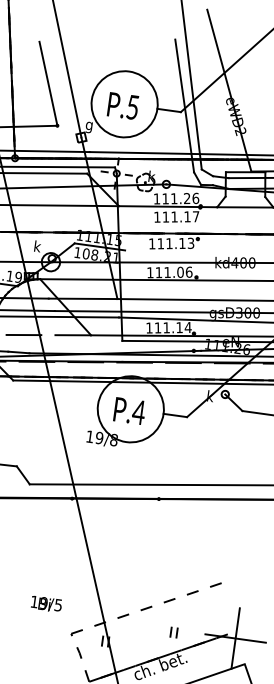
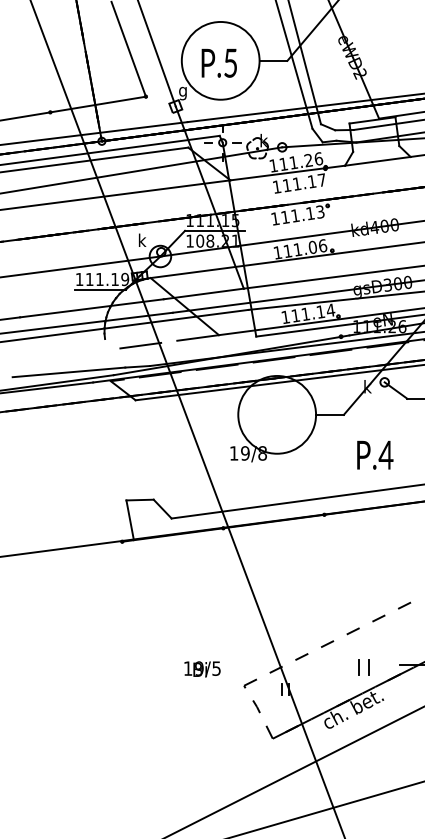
text: (130, 410) -> (375, 454), moved
text: (46, 604) -> (202, 669), moved
part: (174, 632) -> (363, 667), size x1.4

